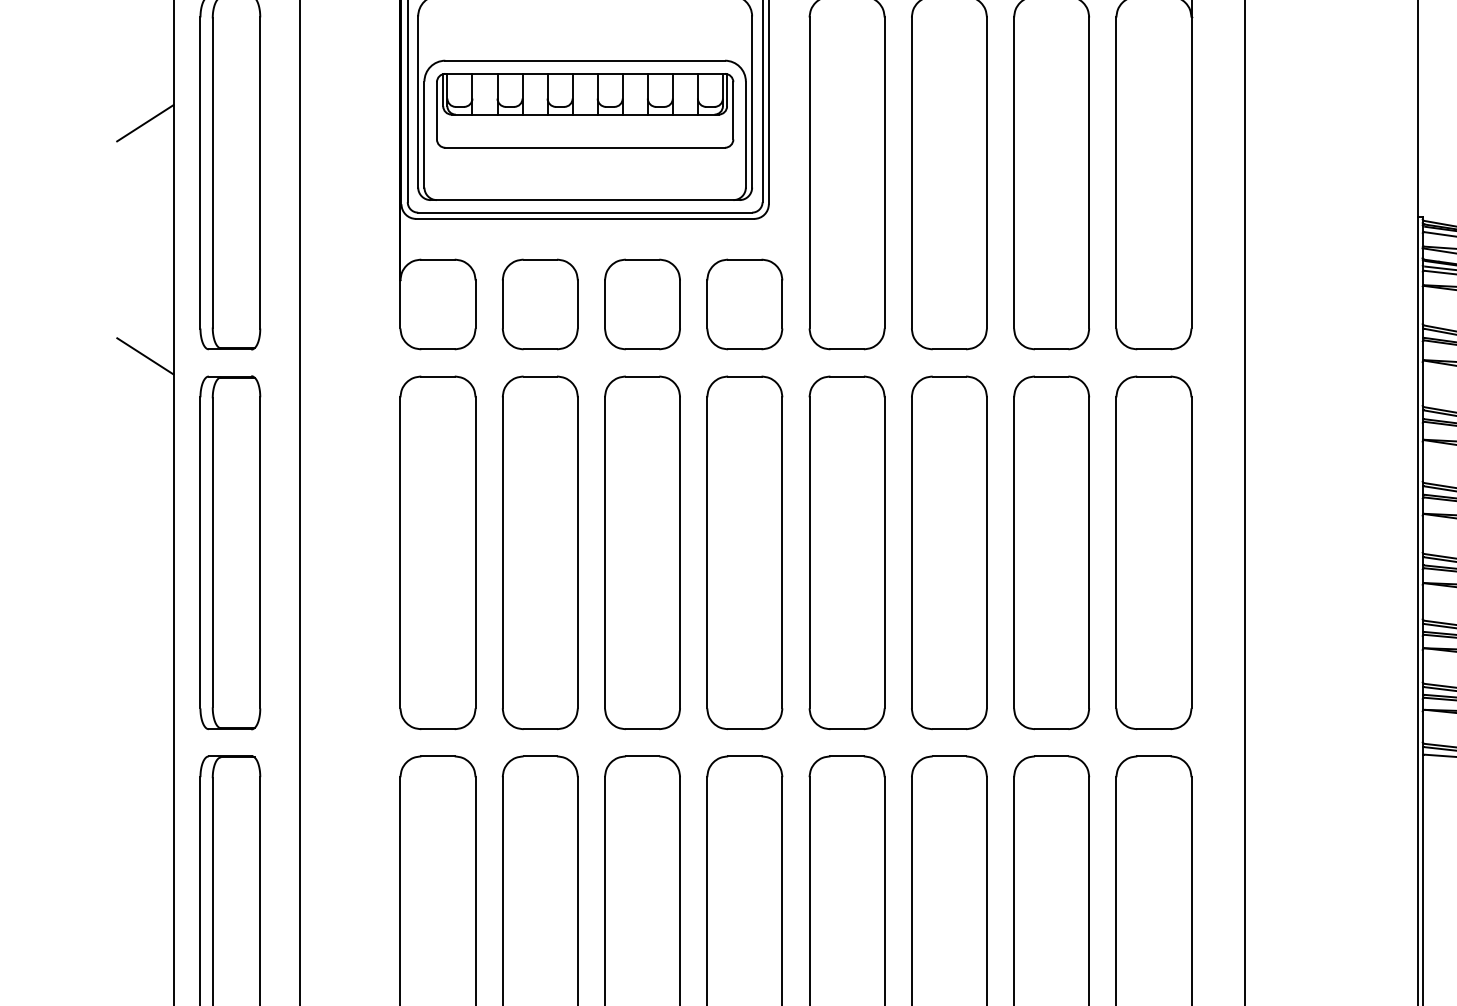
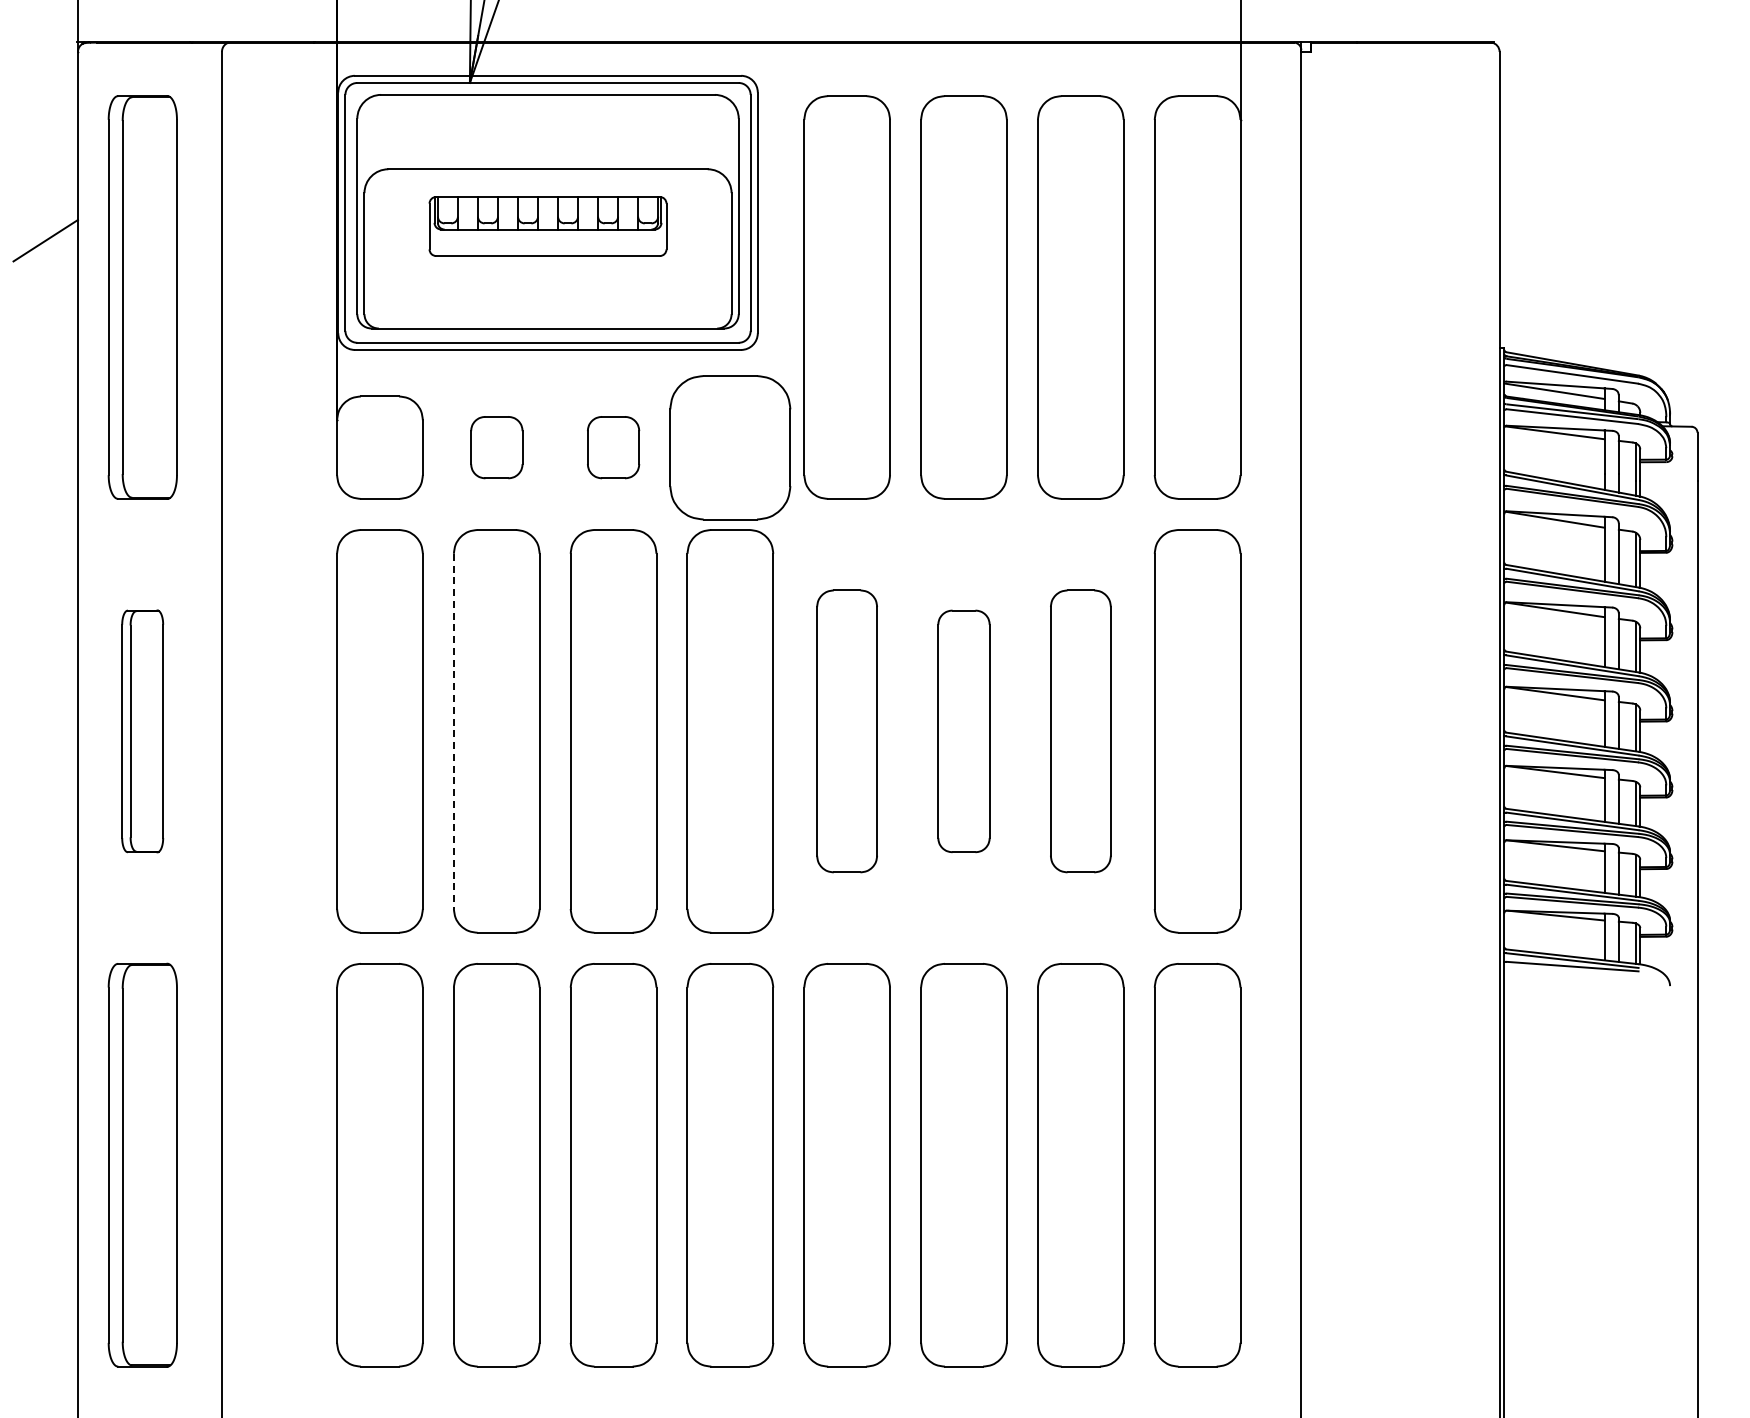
part: (584, 110) -> (547, 226), size x0.7
part: (540, 304) -> (496, 447), size x0.6
part: (642, 304) -> (613, 447), size x0.6
part: (744, 304) -> (730, 447), size x1.4
line: (145, 355) -> (45, 506), removed
part: (230, 552) -> (142, 731), size x0.6
line: (502, 552) -> (453, 731), solid -> dashed
part: (846, 552) -> (846, 731), size x0.7
part: (948, 552) -> (963, 731), size x0.6
part: (1051, 552) -> (1080, 731), size x0.7

